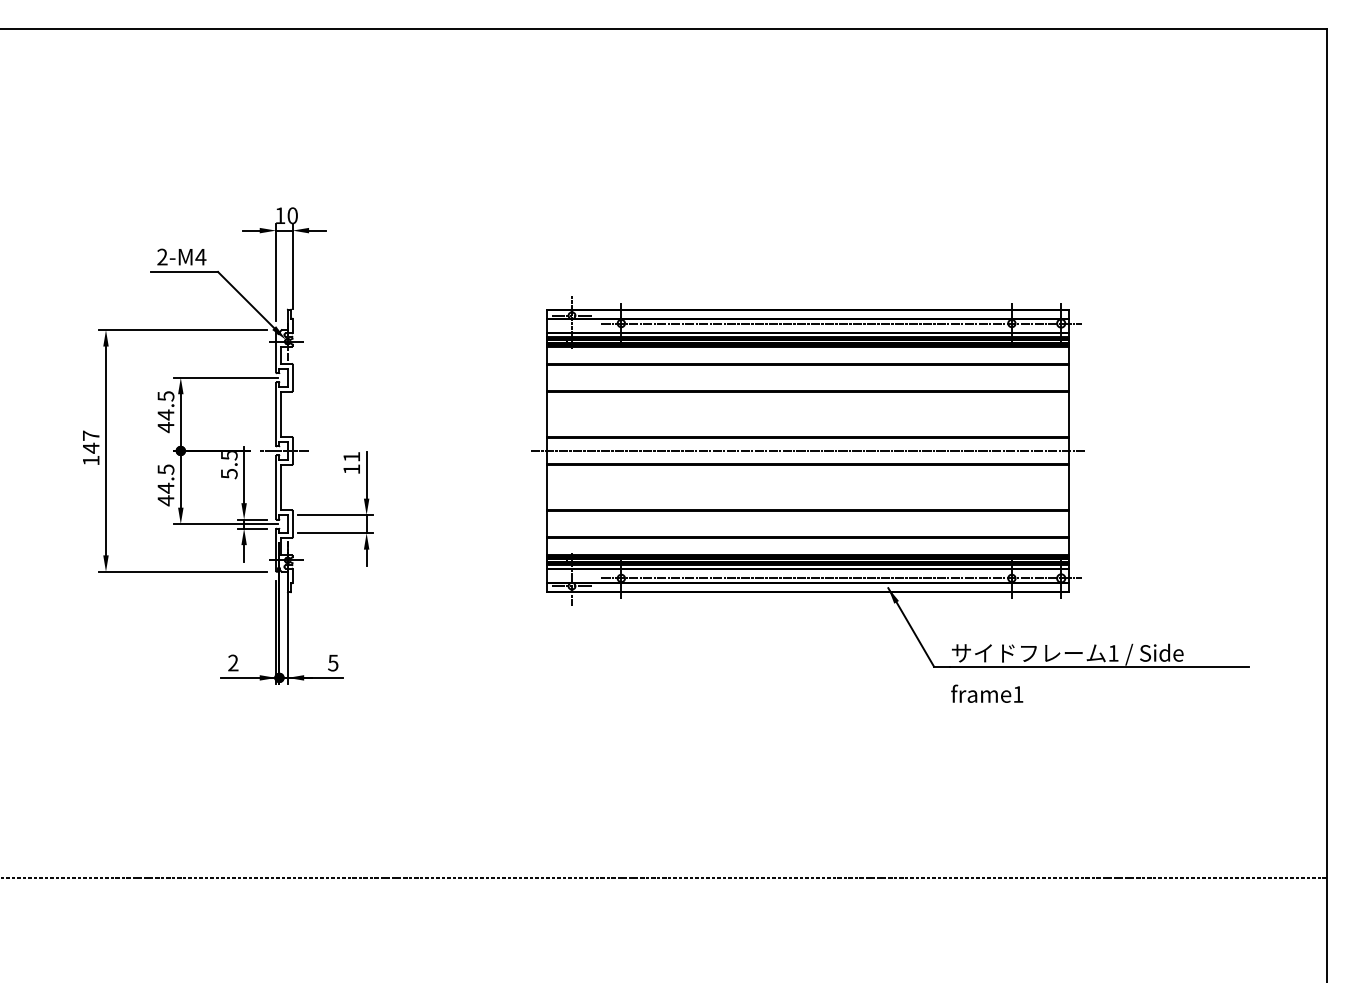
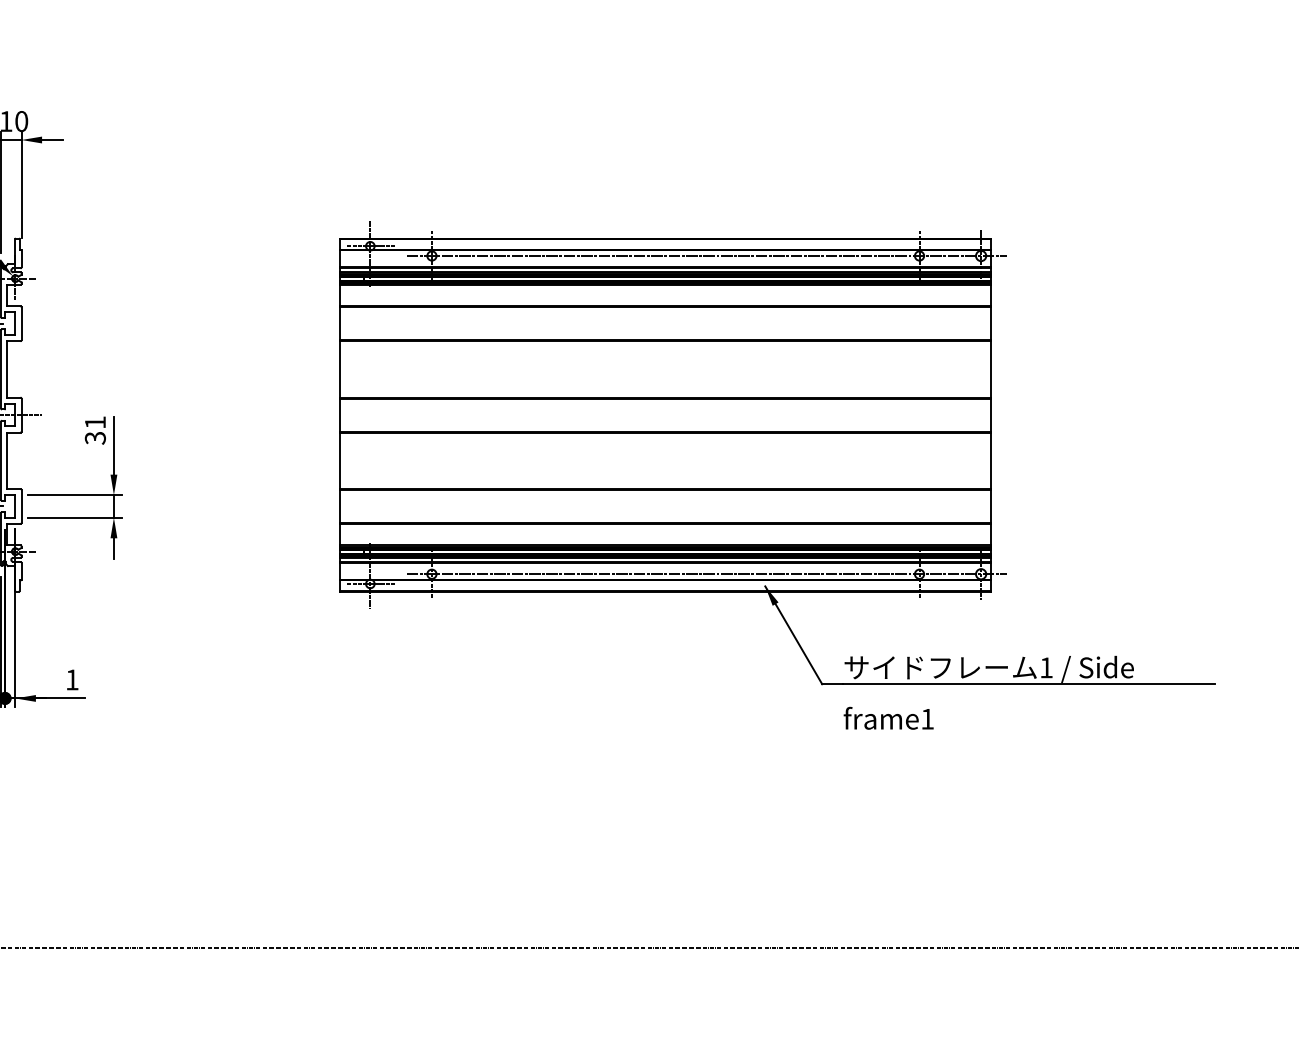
line: (807, 450) -> (664, 414), removed
text: (351, 469) -> (95, 438), 11 -> 31
text: (333, 662) -> (72, 679), 5 -> 1

